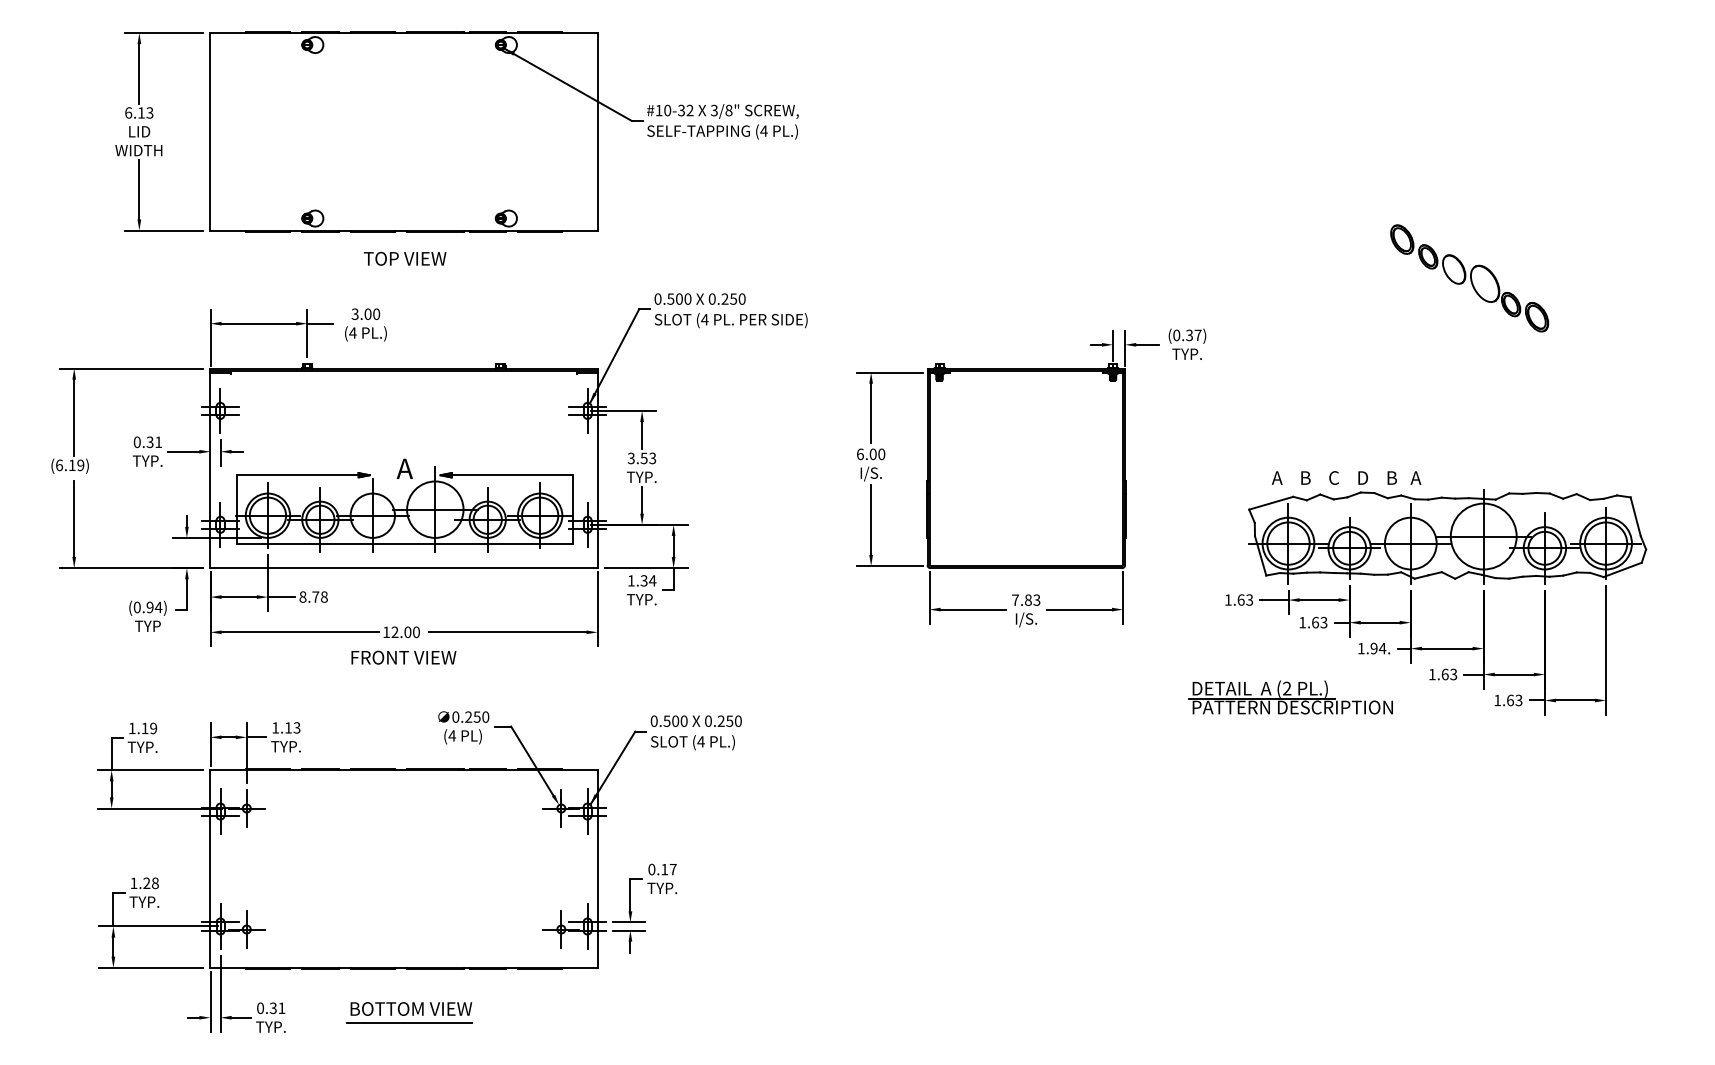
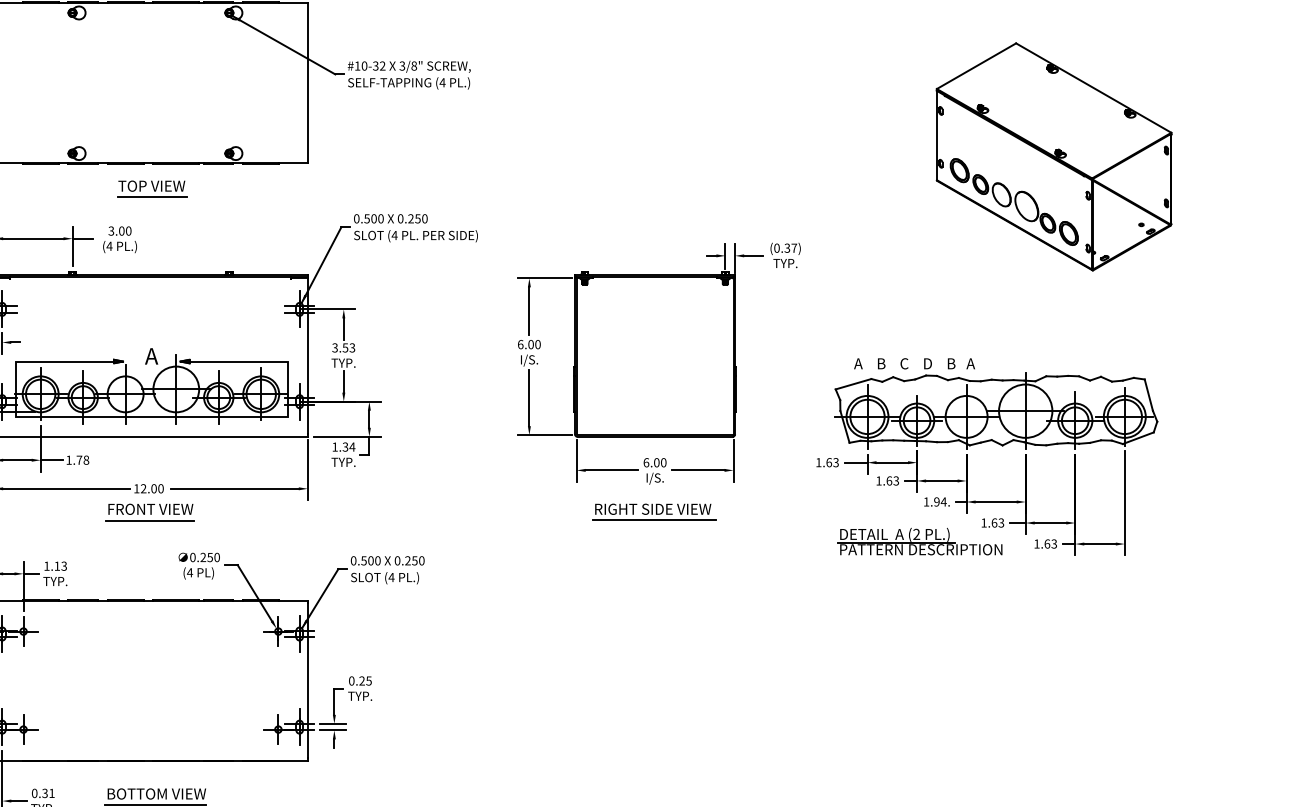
part: (1518, 222) -> (1053, 156), added
line: (405, 272) -> (152, 197), added
text: (302, 596) -> (68, 459), 8.78 -> 1.78
text: (1026, 599) -> (655, 462), 7.83 -> 6.00
part: (1024, 660) -> (653, 511), added
line: (402, 671) -> (149, 520), added
part: (1290, 697) -> (919, 541), moved
text: (668, 869) -> (365, 680), 0.17 -> 0.25

